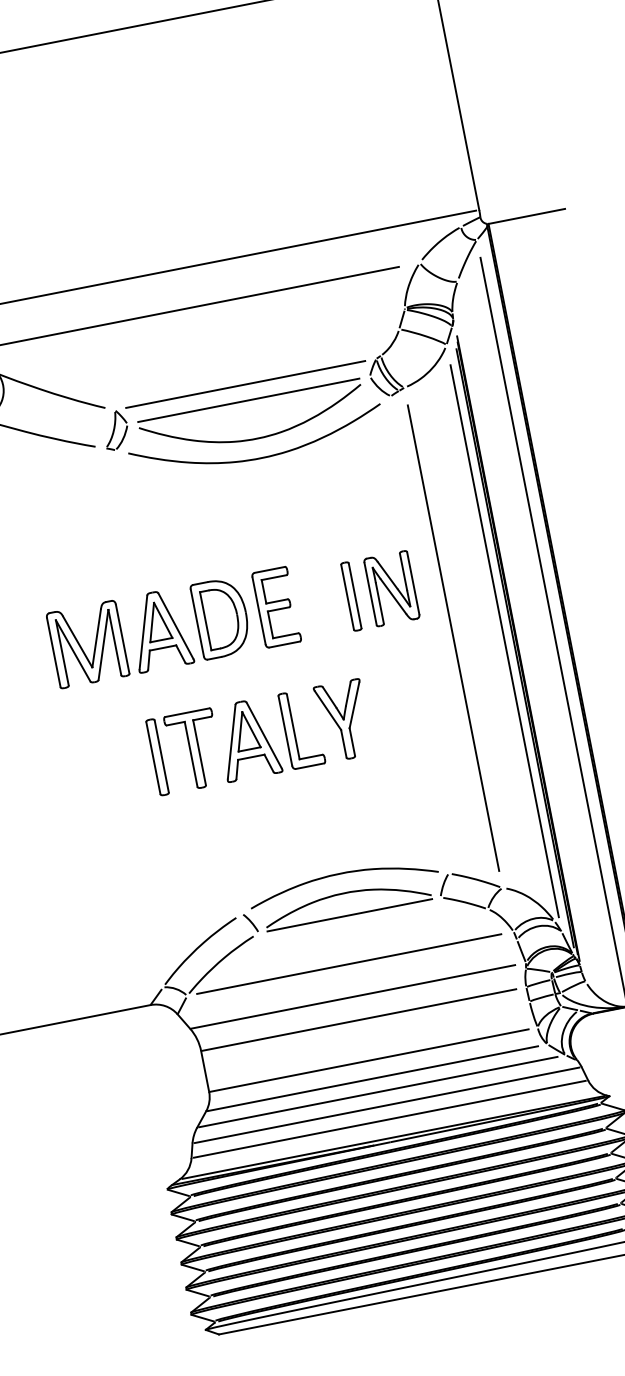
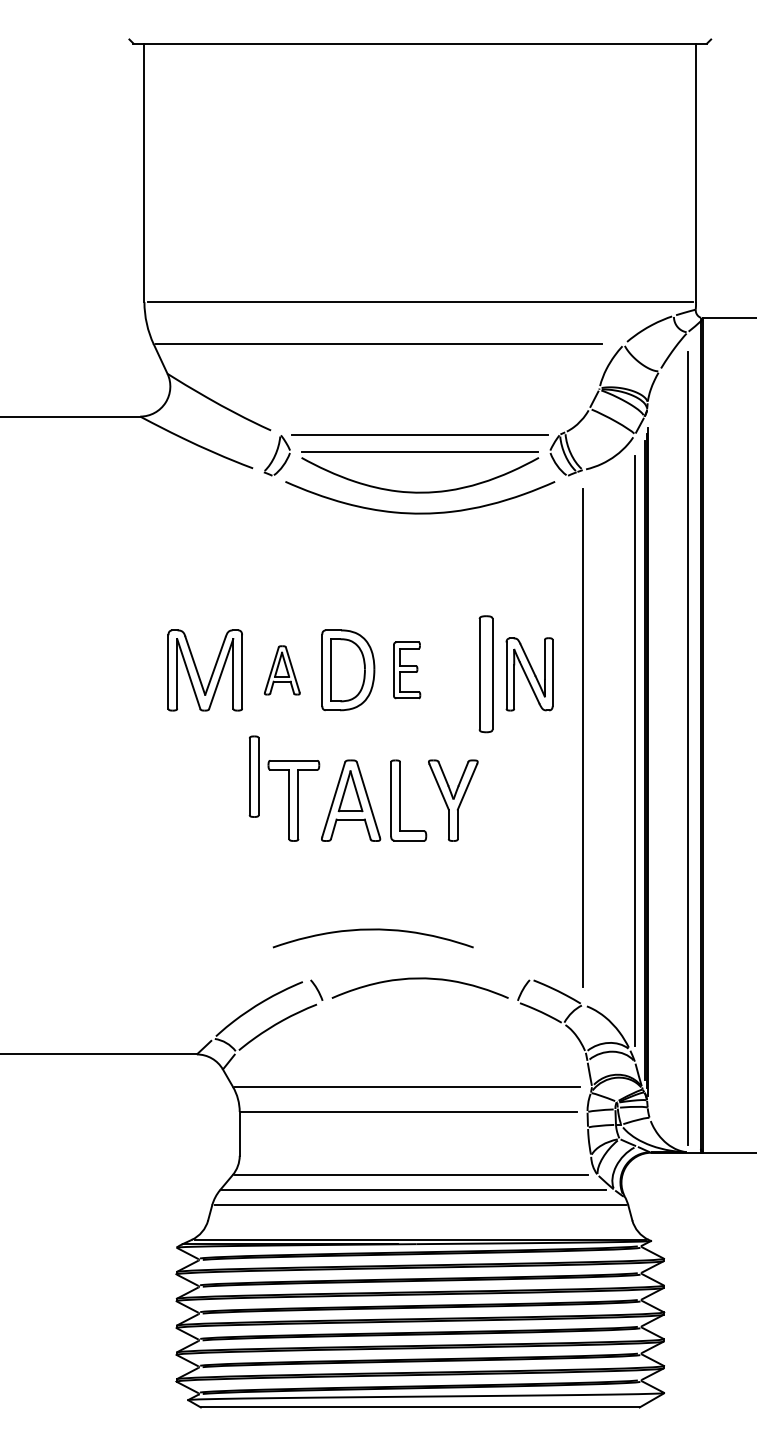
part: (351, 596) -> (486, 674), size x1.6
part: (276, 607) -> (406, 670), size x0.7
part: (160, 630) -> (282, 670), size x0.6
part: (156, 757) -> (253, 776), moved
curve: (341, 874) -> (372, 930), moved
line: (350, 915) -> (420, 1002), removed
line: (348, 964) -> (409, 1052), removed
line: (369, 1060) -> (411, 1155), removed
line: (389, 1119) -> (419, 1220), removed

